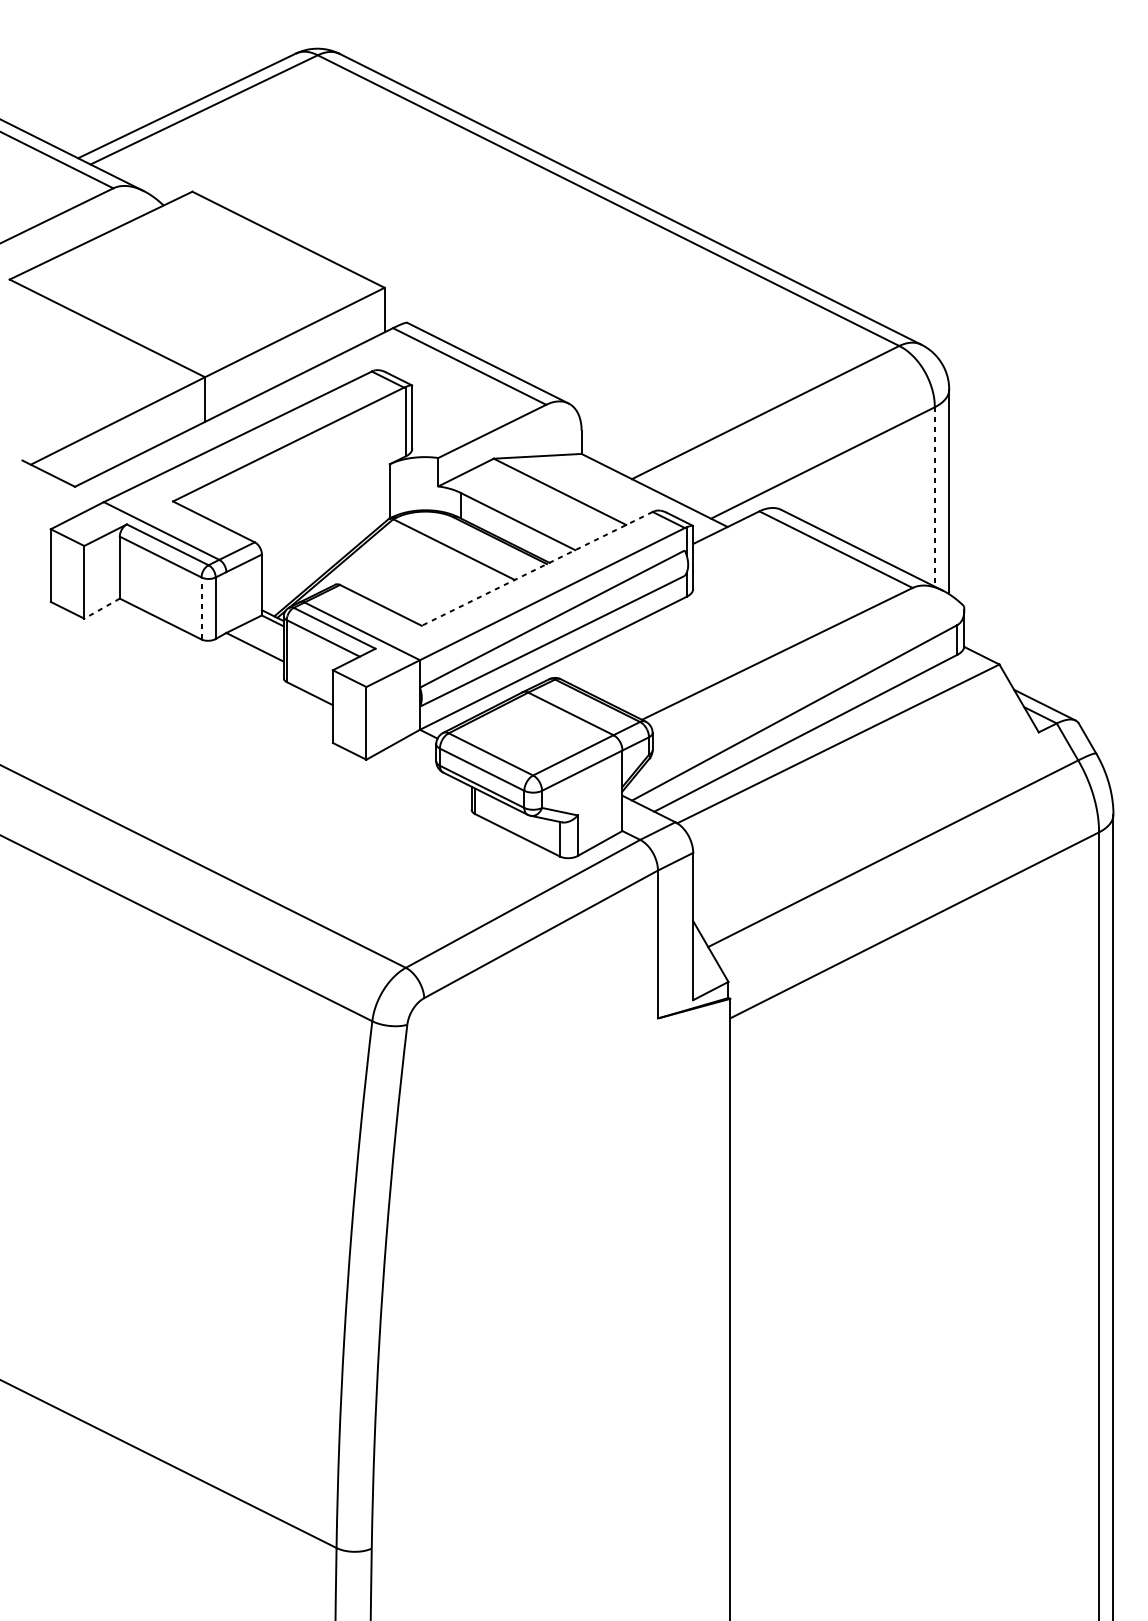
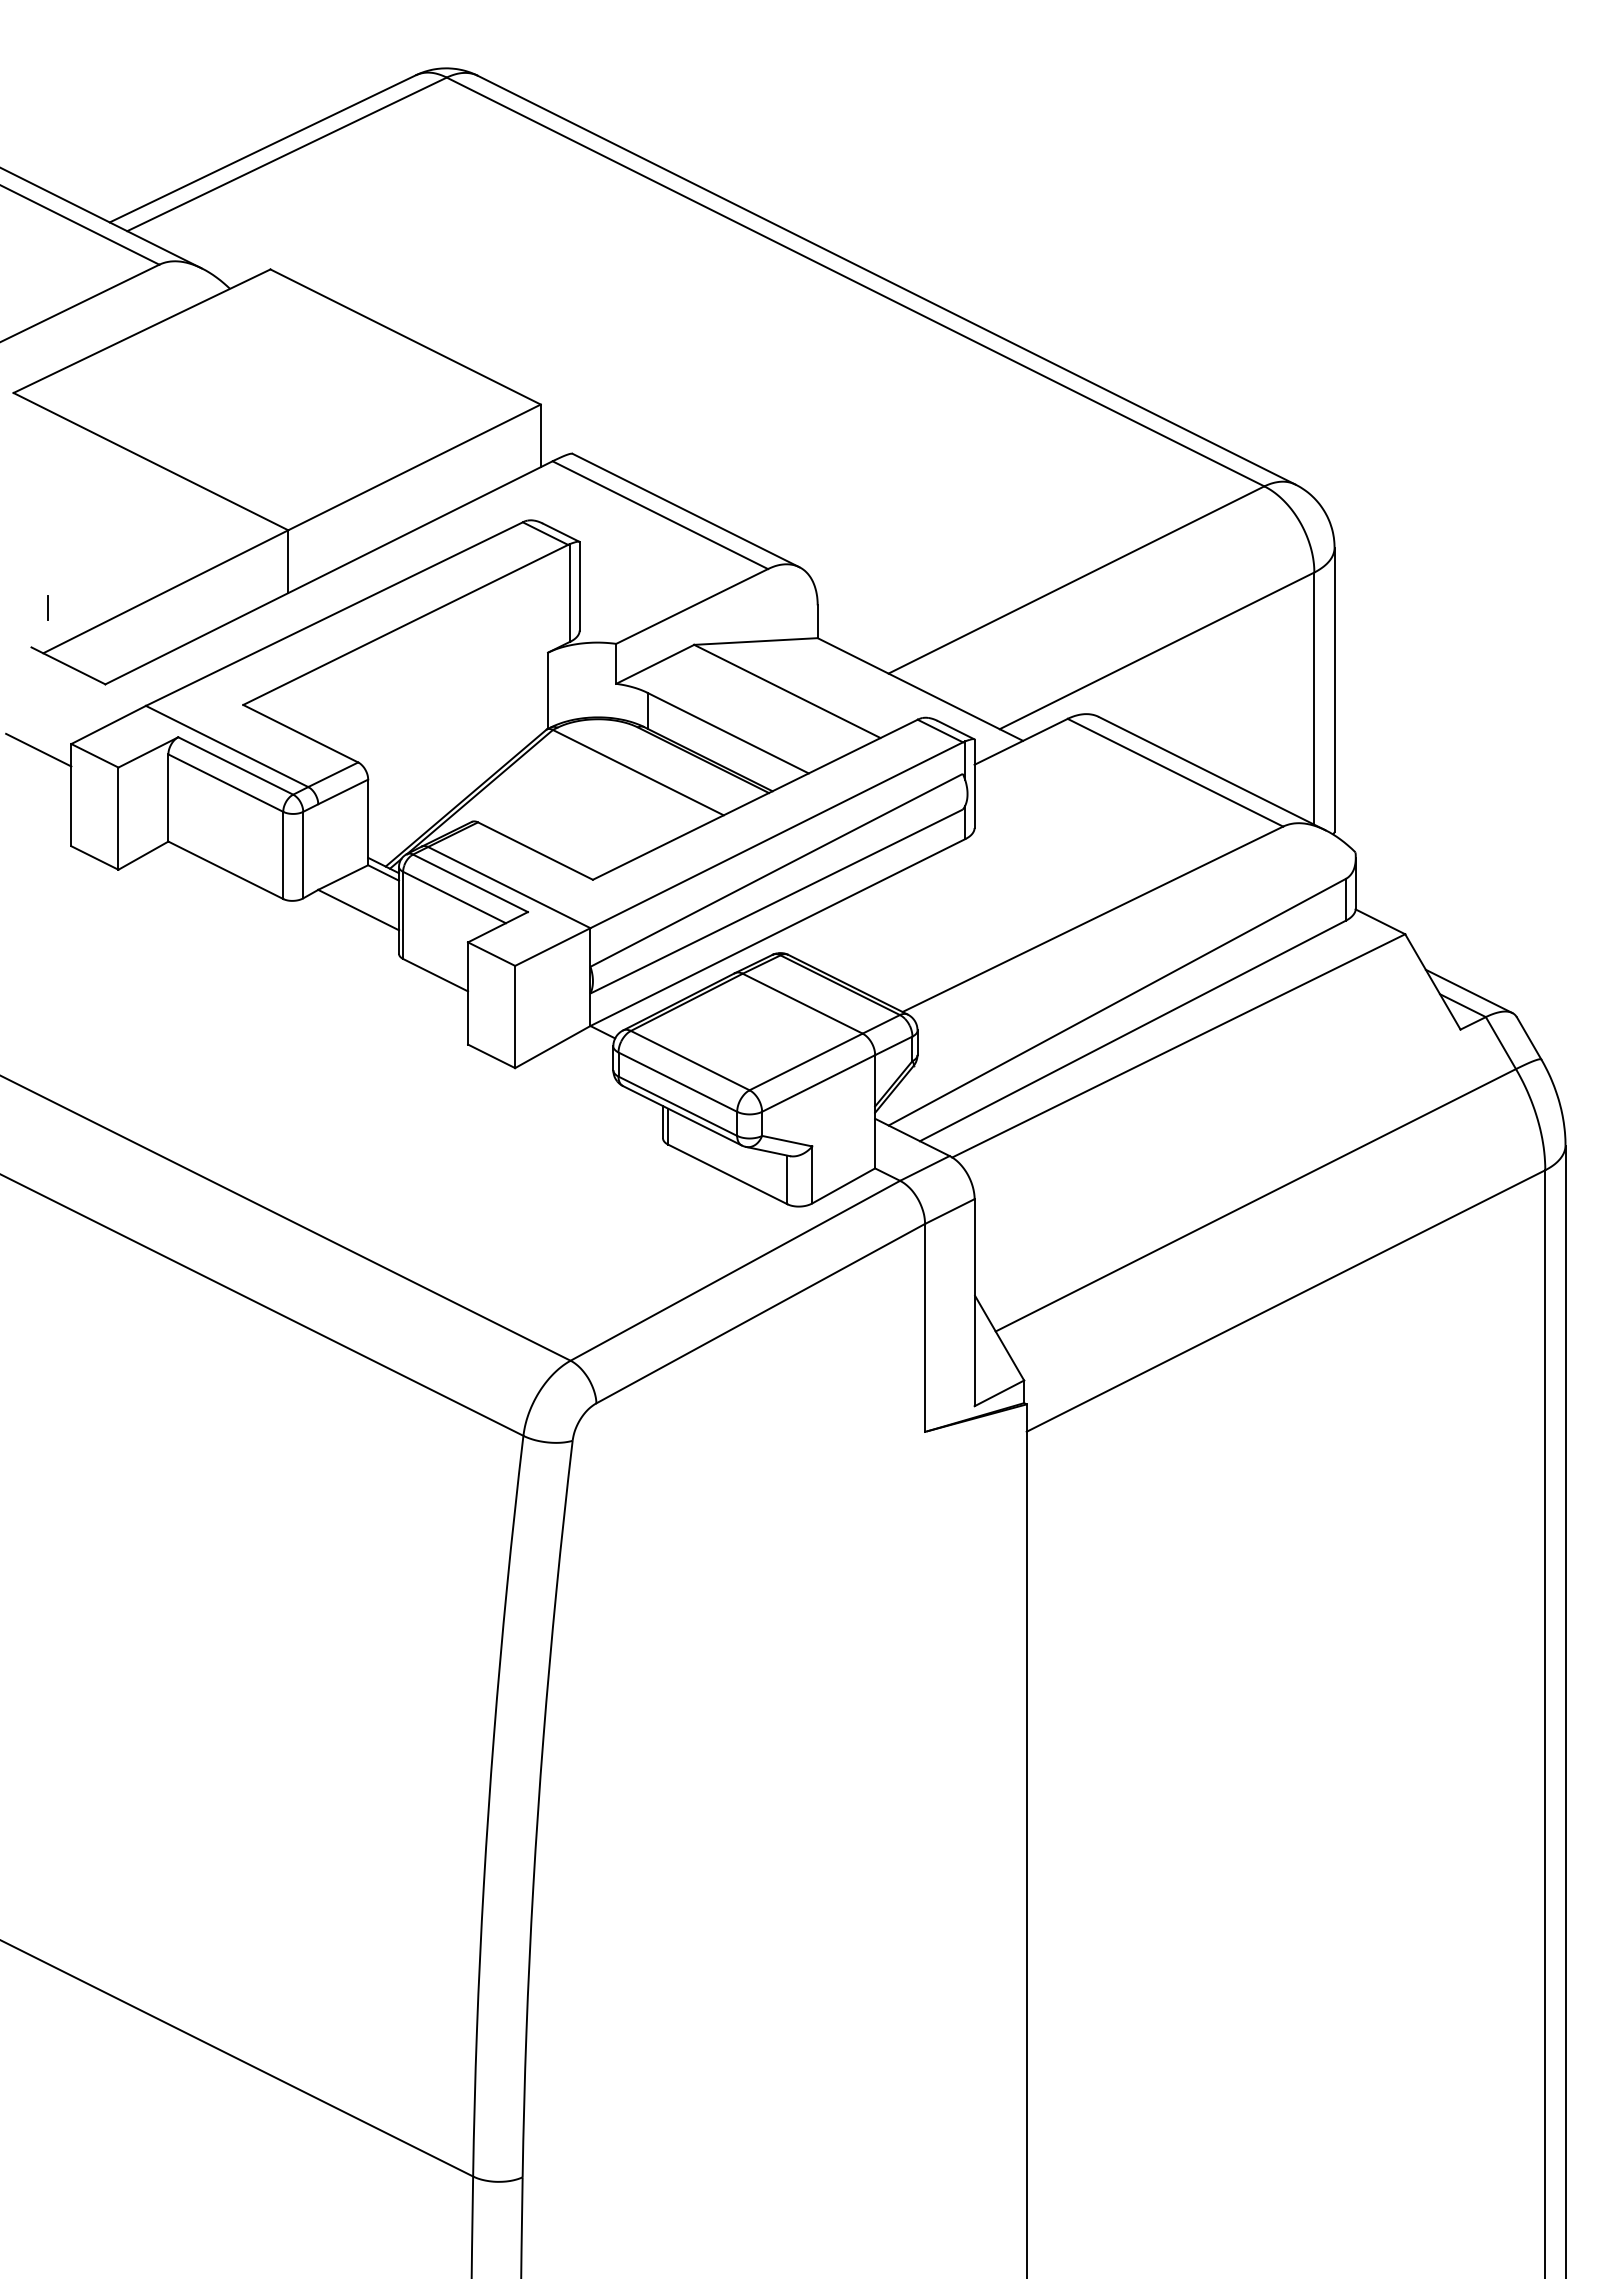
line: (34, 432) -> (48, 607), added
line: (934, 497) -> (1314, 699), dashed -> solid
line: (27, 533) -> (38, 749), added
line: (536, 568) -> (754, 799), dashed -> solid
line: (102, 608) -> (143, 855), dashed -> solid
line: (201, 608) -> (283, 855), dashed -> solid

